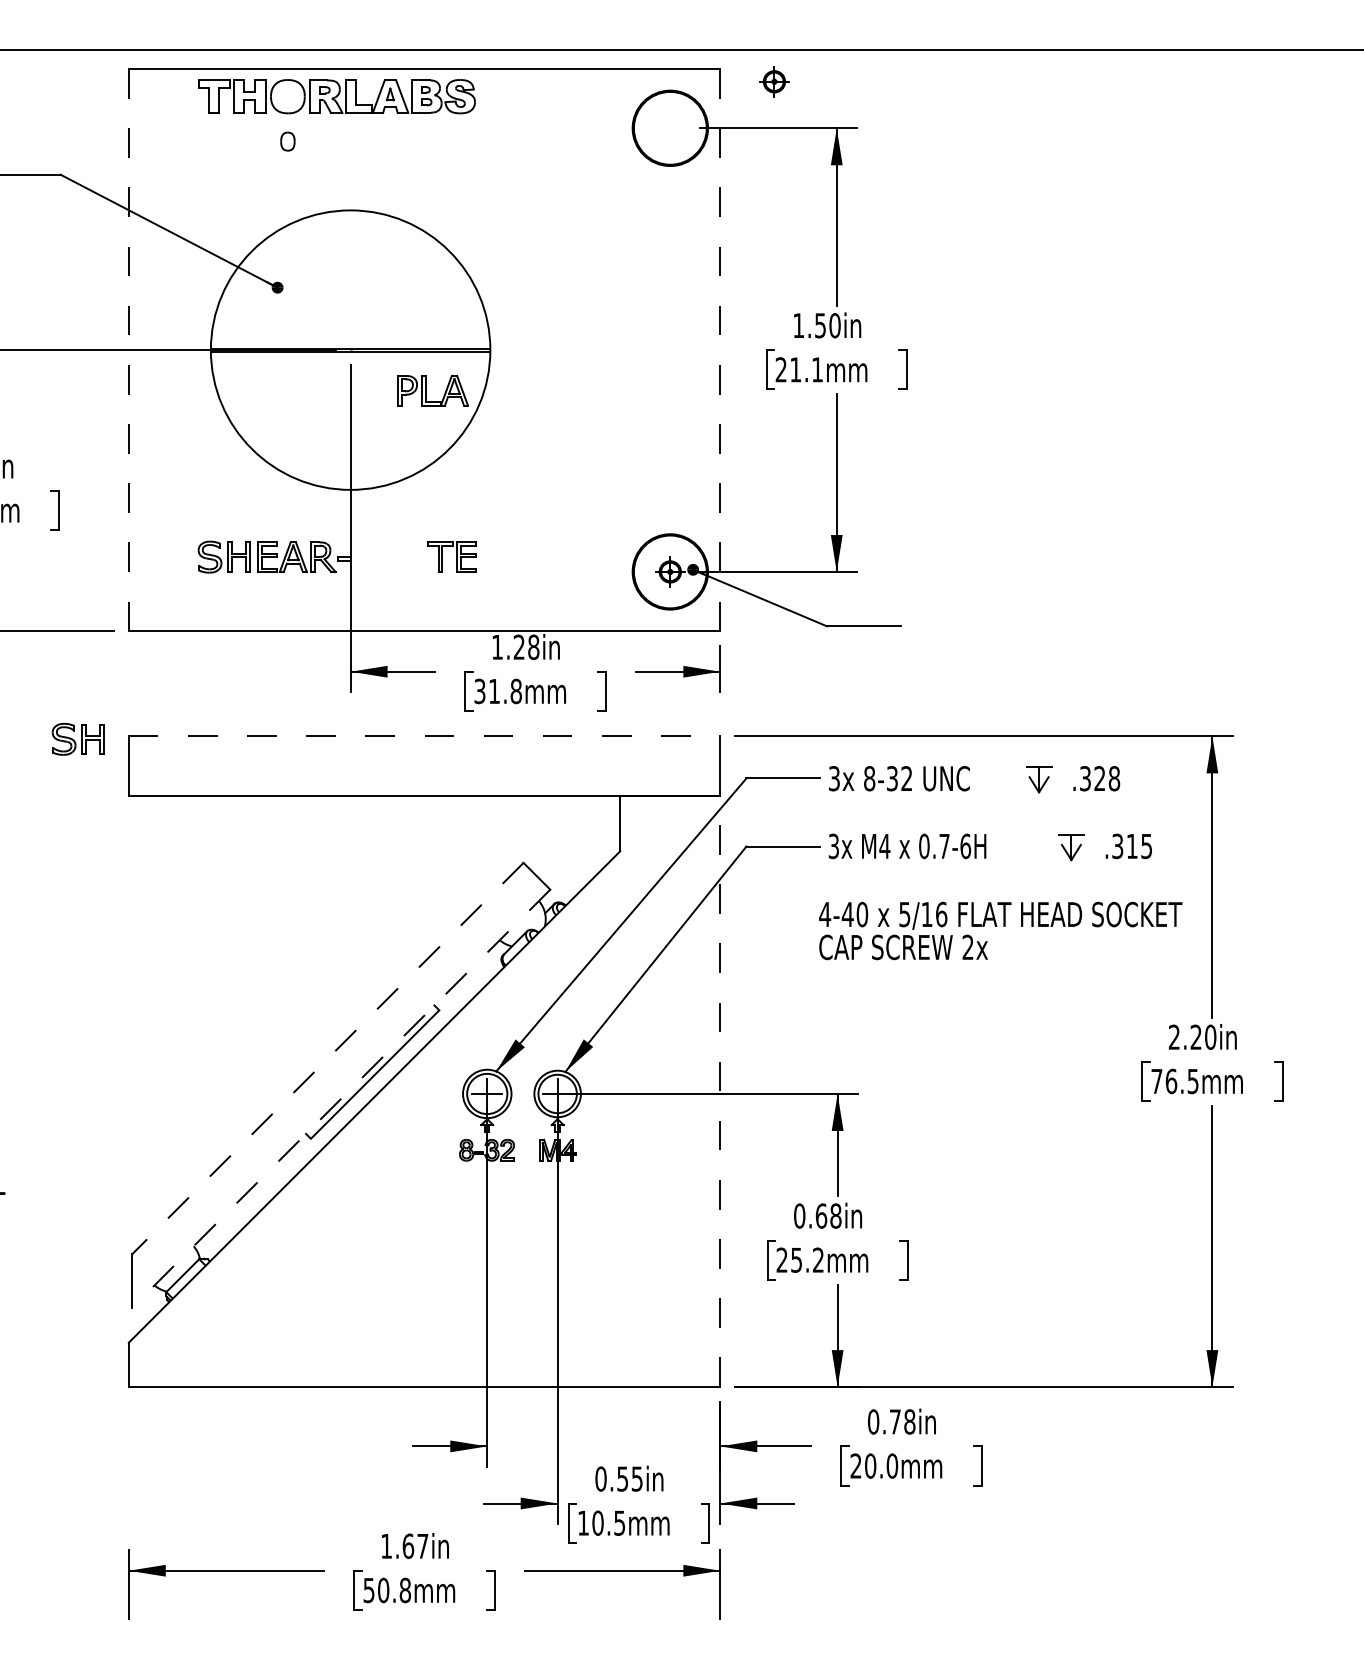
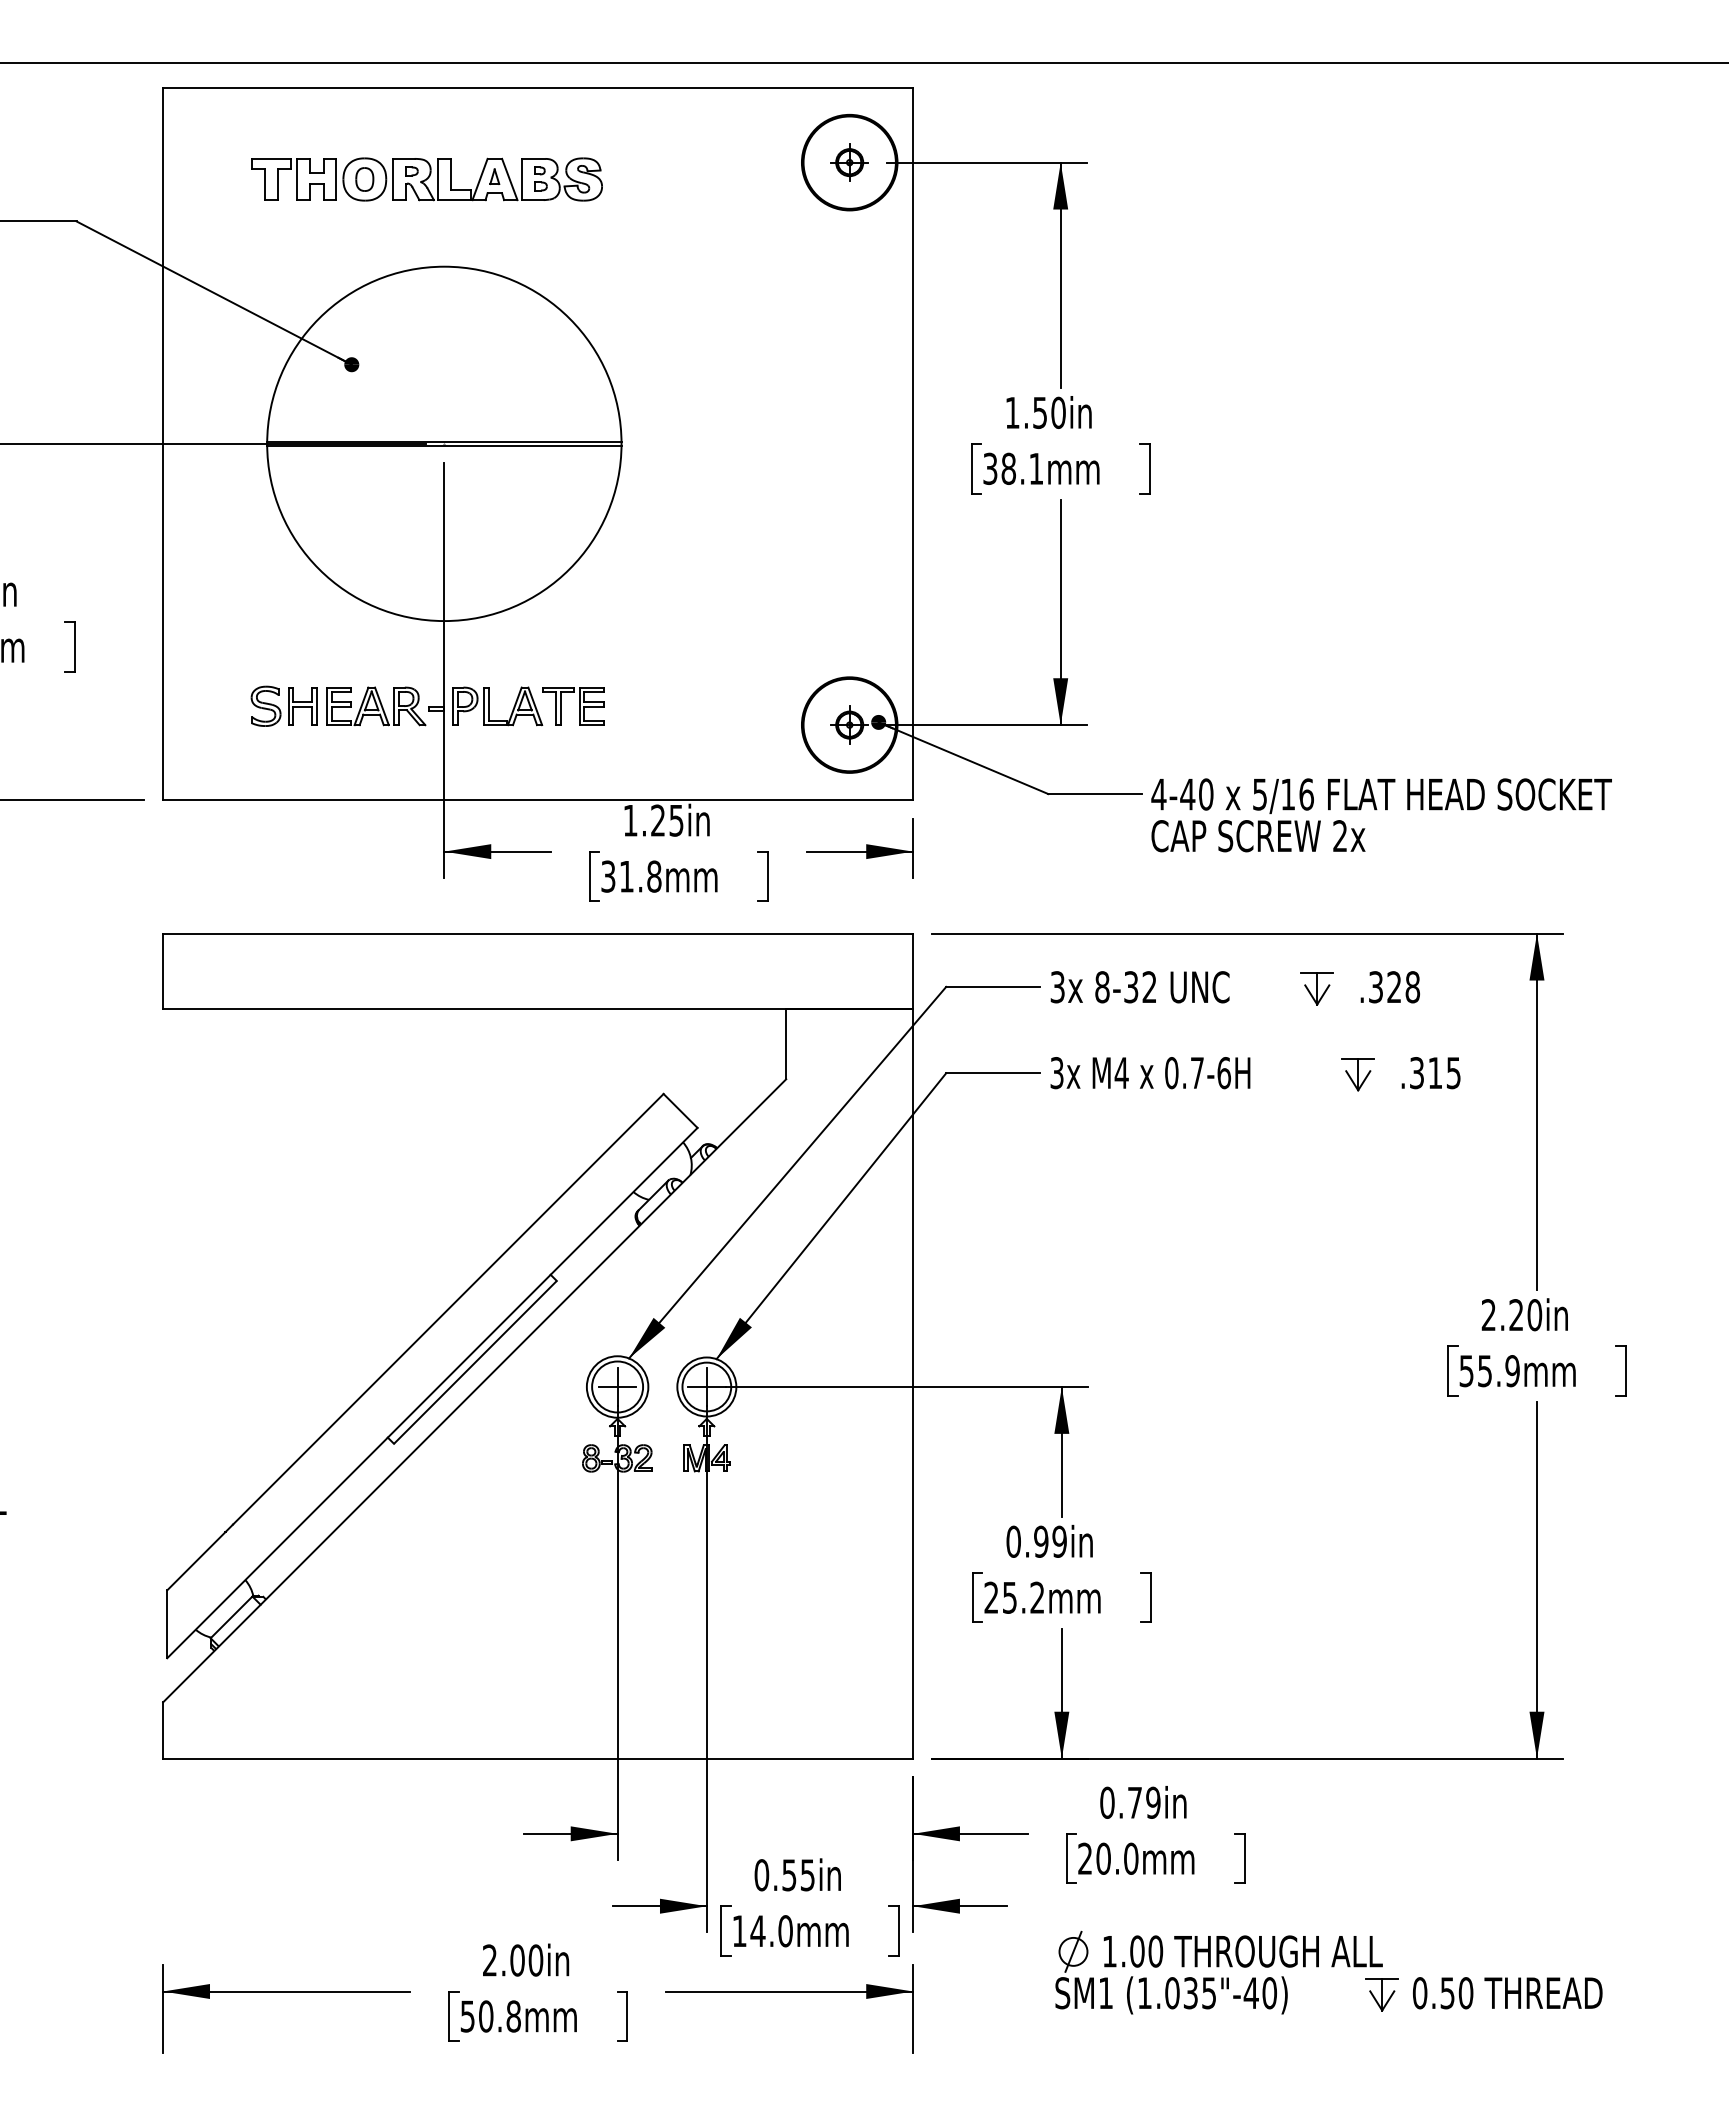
part: (774, 81) -> (849, 162), moved
part: (336, 96) -> (426, 179), moved
line: (129, 349) -> (163, 443), dashed -> solid
line: (720, 349) -> (913, 443), dashed -> solid
text: (788, 369) -> (999, 468), 21.1mm -> 38.1mm
part: (426, 390) -> (489, 706), moved
text: (533, 647) -> (676, 820), 1.28in -> 1.25in
line: (424, 736) -> (538, 933), dashed -> solid
part: (77, 738) -> (98, 936), removed
text: (1000, 931) -> (1381, 815), moved
line: (327, 1058) -> (415, 1342), dashed -> solid
text: (1174, 1081) -> (1489, 1371), 76.5mm -> 55.9mm
line: (720, 1091) -> (913, 1383), dashed -> solid
line: (341, 1099) -> (432, 1393), dashed -> solid
text: (828, 1215) -> (1050, 1541), 0.68in -> 0.99in
text: (909, 1421) -> (1153, 1802), 0.78in -> 0.79in
text: (608, 1523) -> (771, 1931), 10.5mm -> 14.0mm
text: (405, 1546) -> (513, 1960), 1.67in -> 2.00in
part: (1047, 1555) -> (1328, 1972), added

